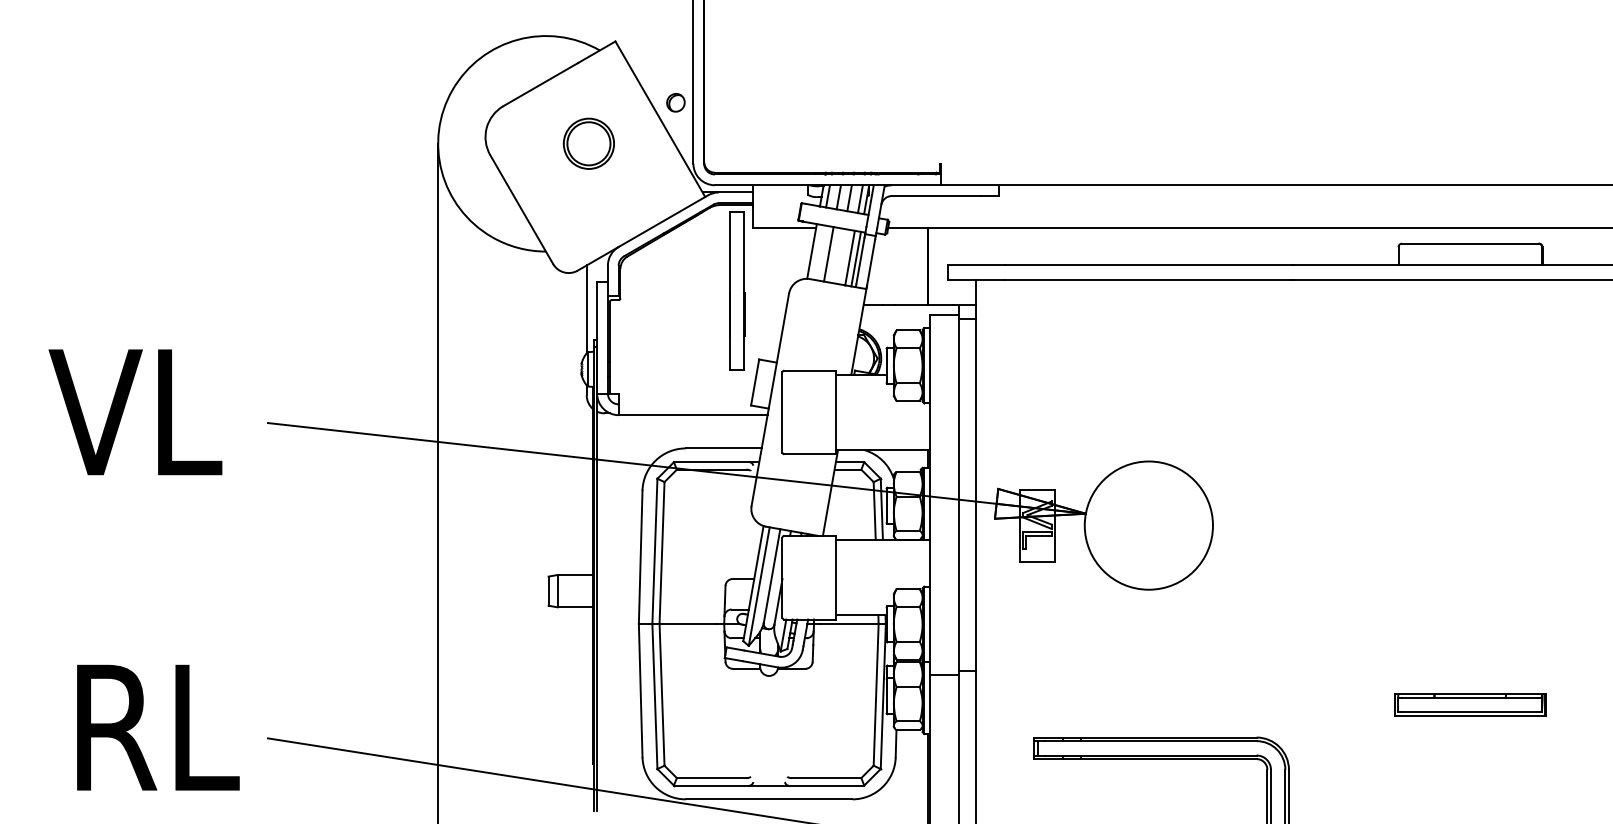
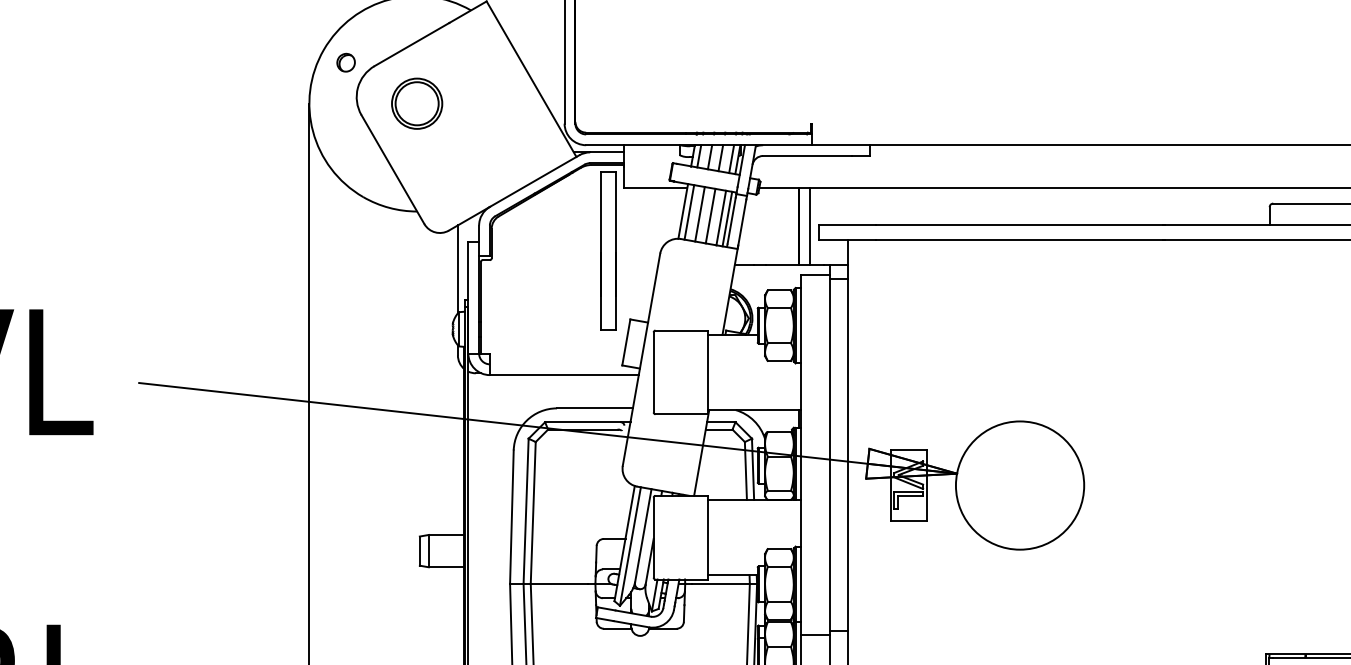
part: (675, 102) -> (345, 62), moved
part: (588, 143) -> (416, 103), moved
line: (817, 252) -> (688, 212), added
line: (839, 255) -> (710, 215), added
line: (938, 266) -> (809, 226), added

